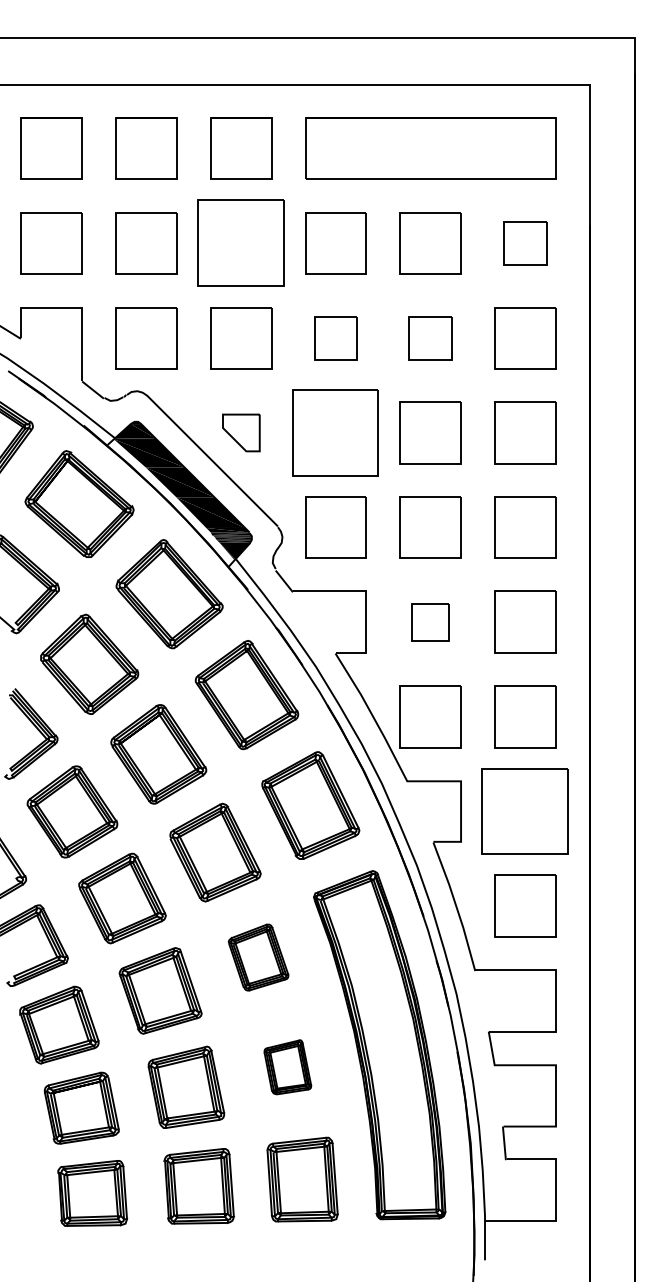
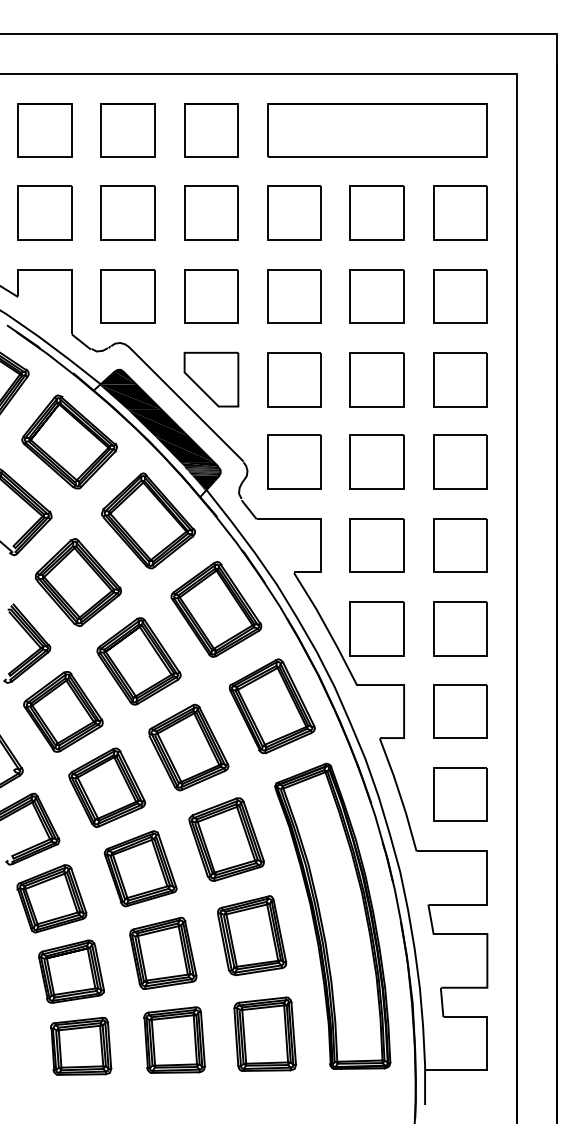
part: (241, 242) -> (211, 212), size x0.71
part: (525, 242) -> (460, 212), size x1.43
part: (336, 338) -> (294, 296), size x1.43
part: (429, 338) -> (376, 296), size x1.43
part: (241, 432) -> (211, 379), size x1.67
part: (336, 432) -> (294, 379), size x0.71
part: (429, 622) -> (376, 545), size x1.67
part: (525, 811) -> (460, 711), size x0.71
part: (258, 957) -> (226, 839), size x1.43
part: (288, 1066) -> (252, 935), size x1.67

